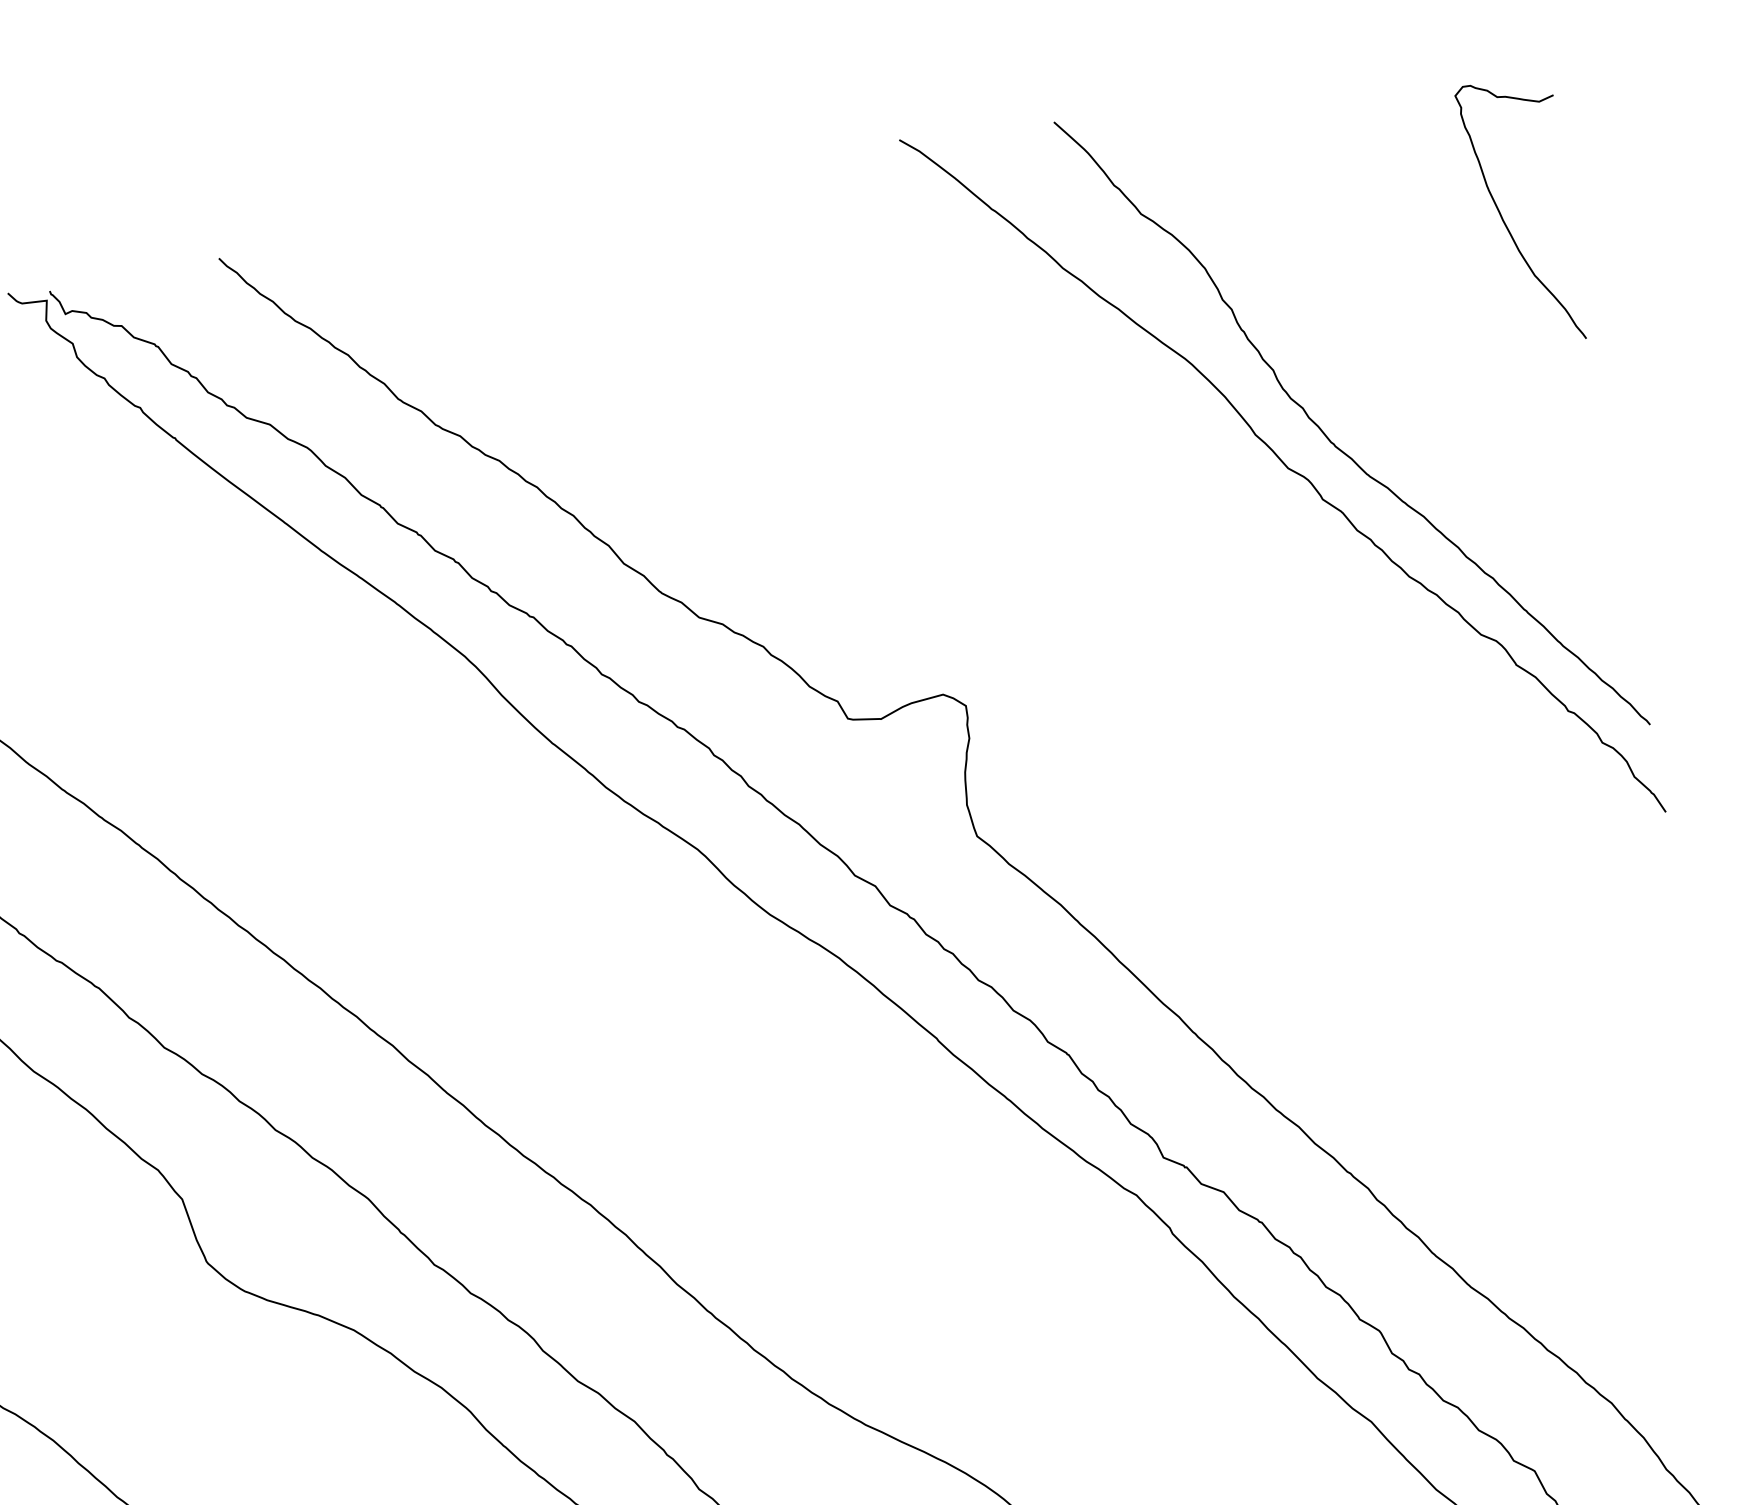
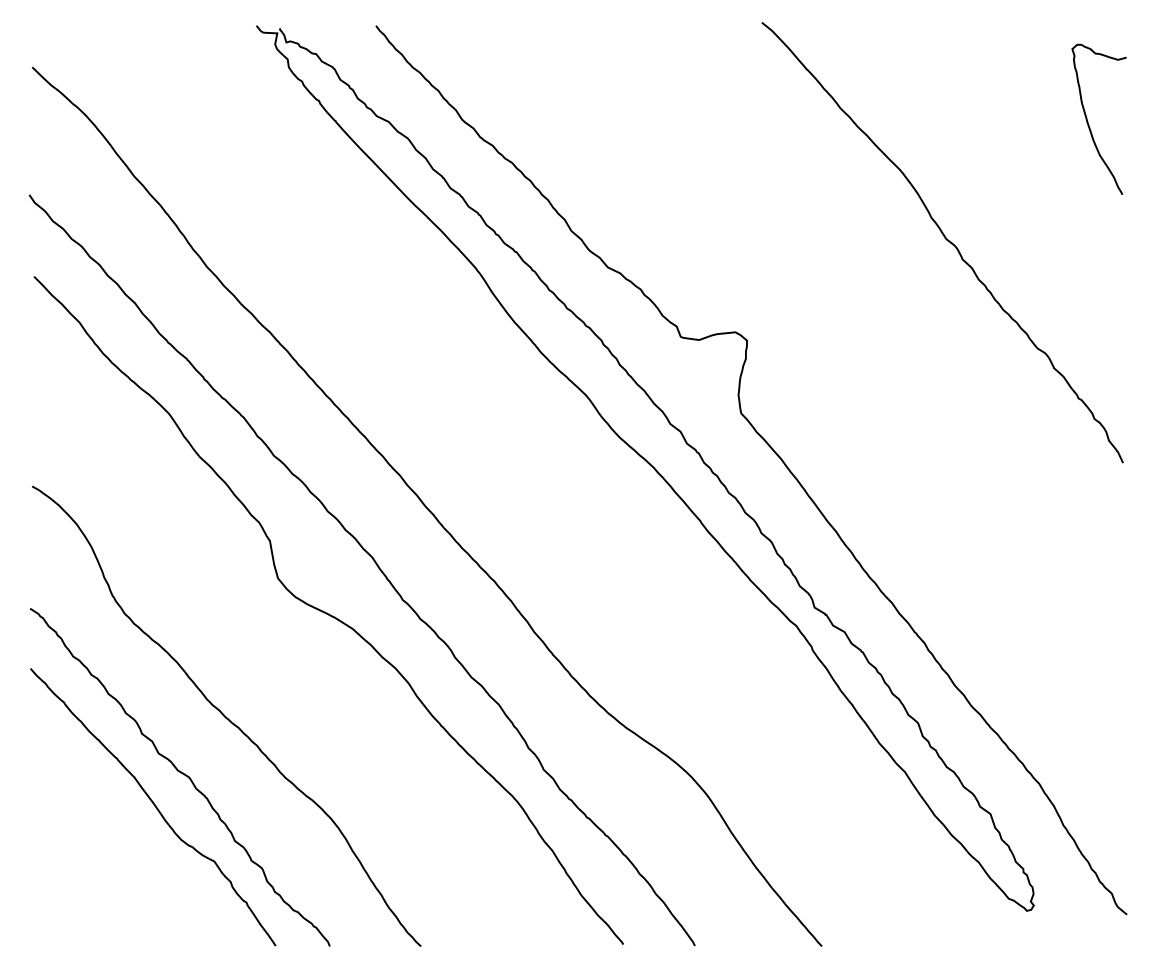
curve: (1330, 438) -> (972, 226), removed

